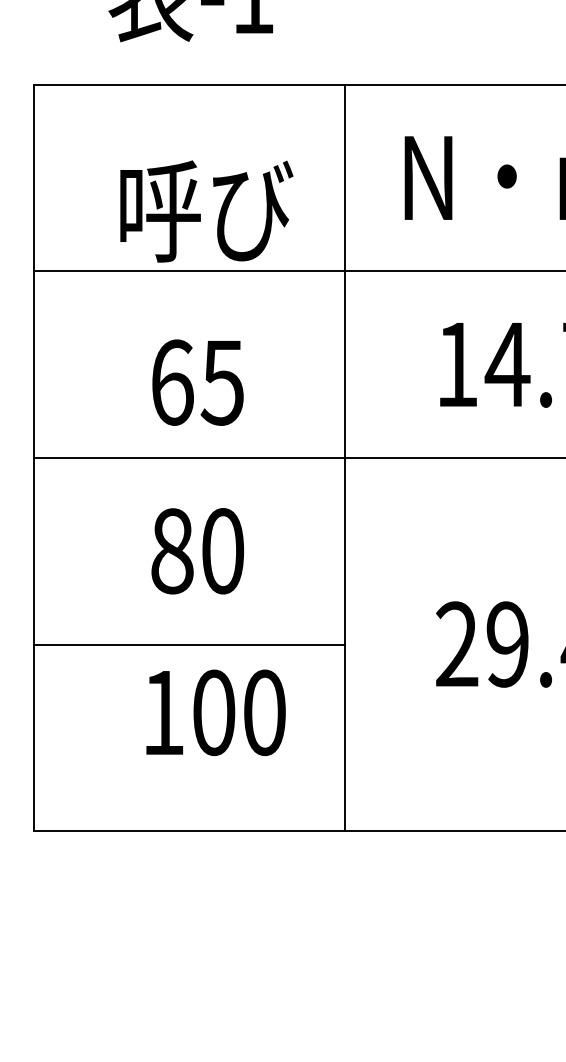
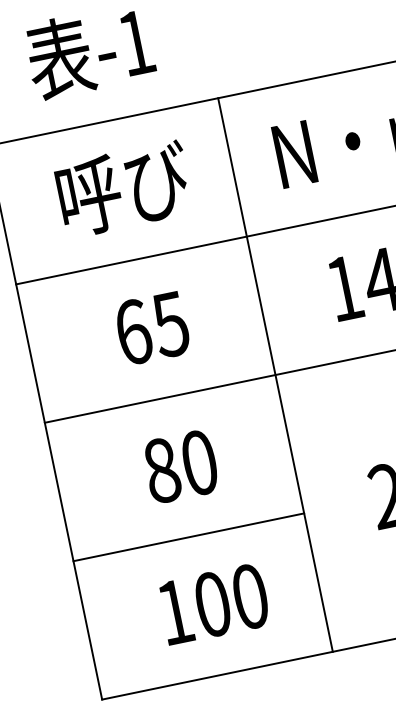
text: (206, 211) -> (124, 189), moved
text: (197, 382) -> (152, 328), moved
text: (215, 712) -> (213, 604), moved

